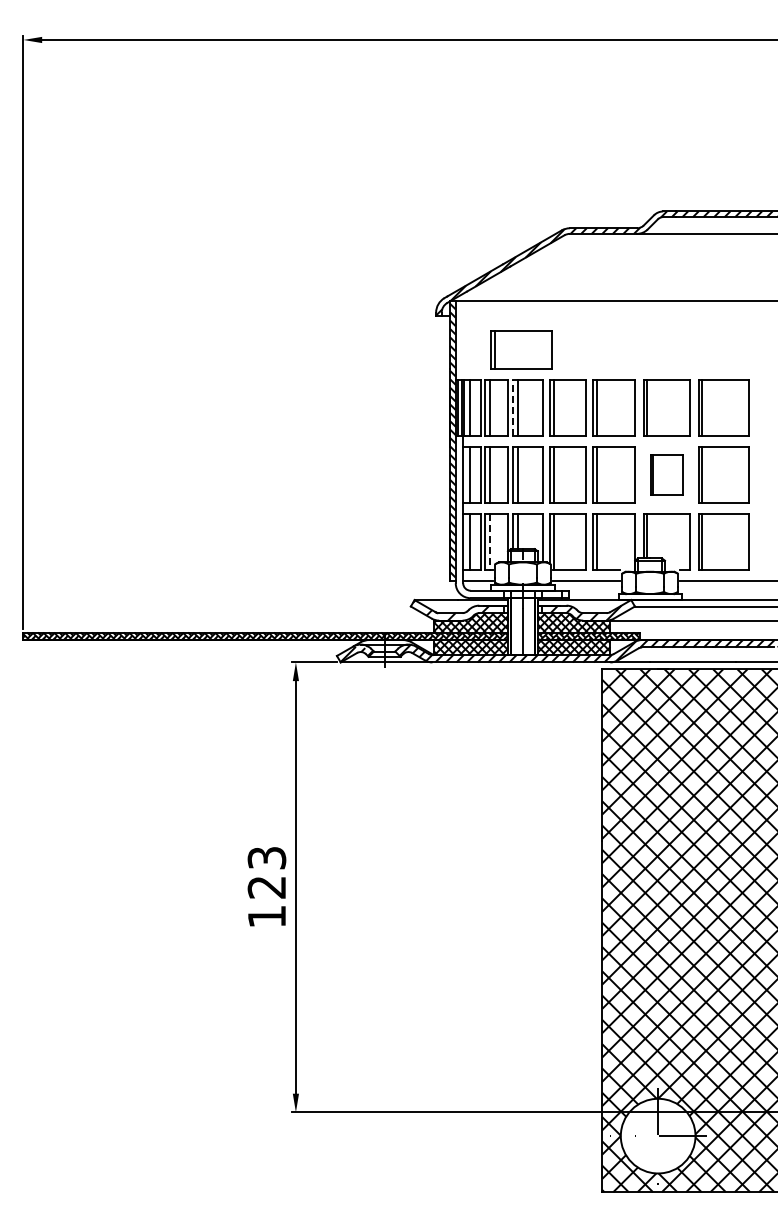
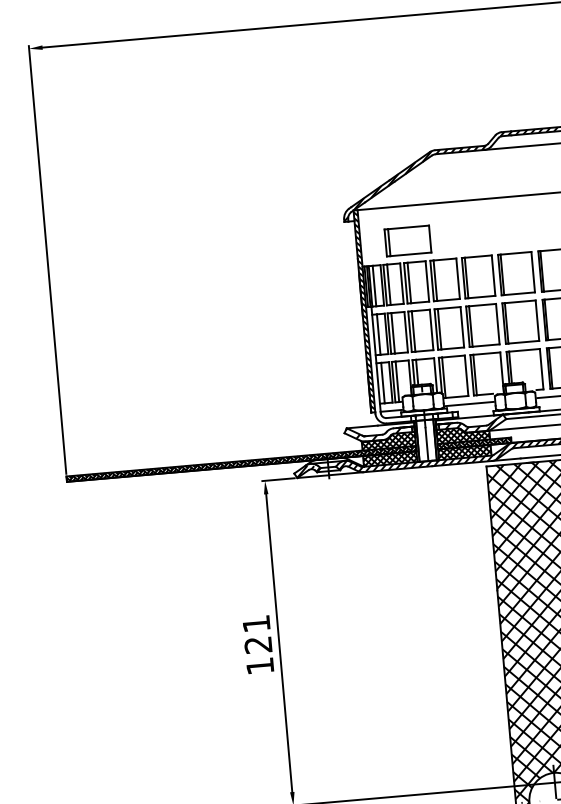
line: (513, 407) -> (405, 283), dashed -> solid
part: (666, 474) -> (520, 321), size x1.43
line: (489, 542) -> (397, 382), dashed -> solid
text: (266, 858) -> (256, 624), 123 -> 121

